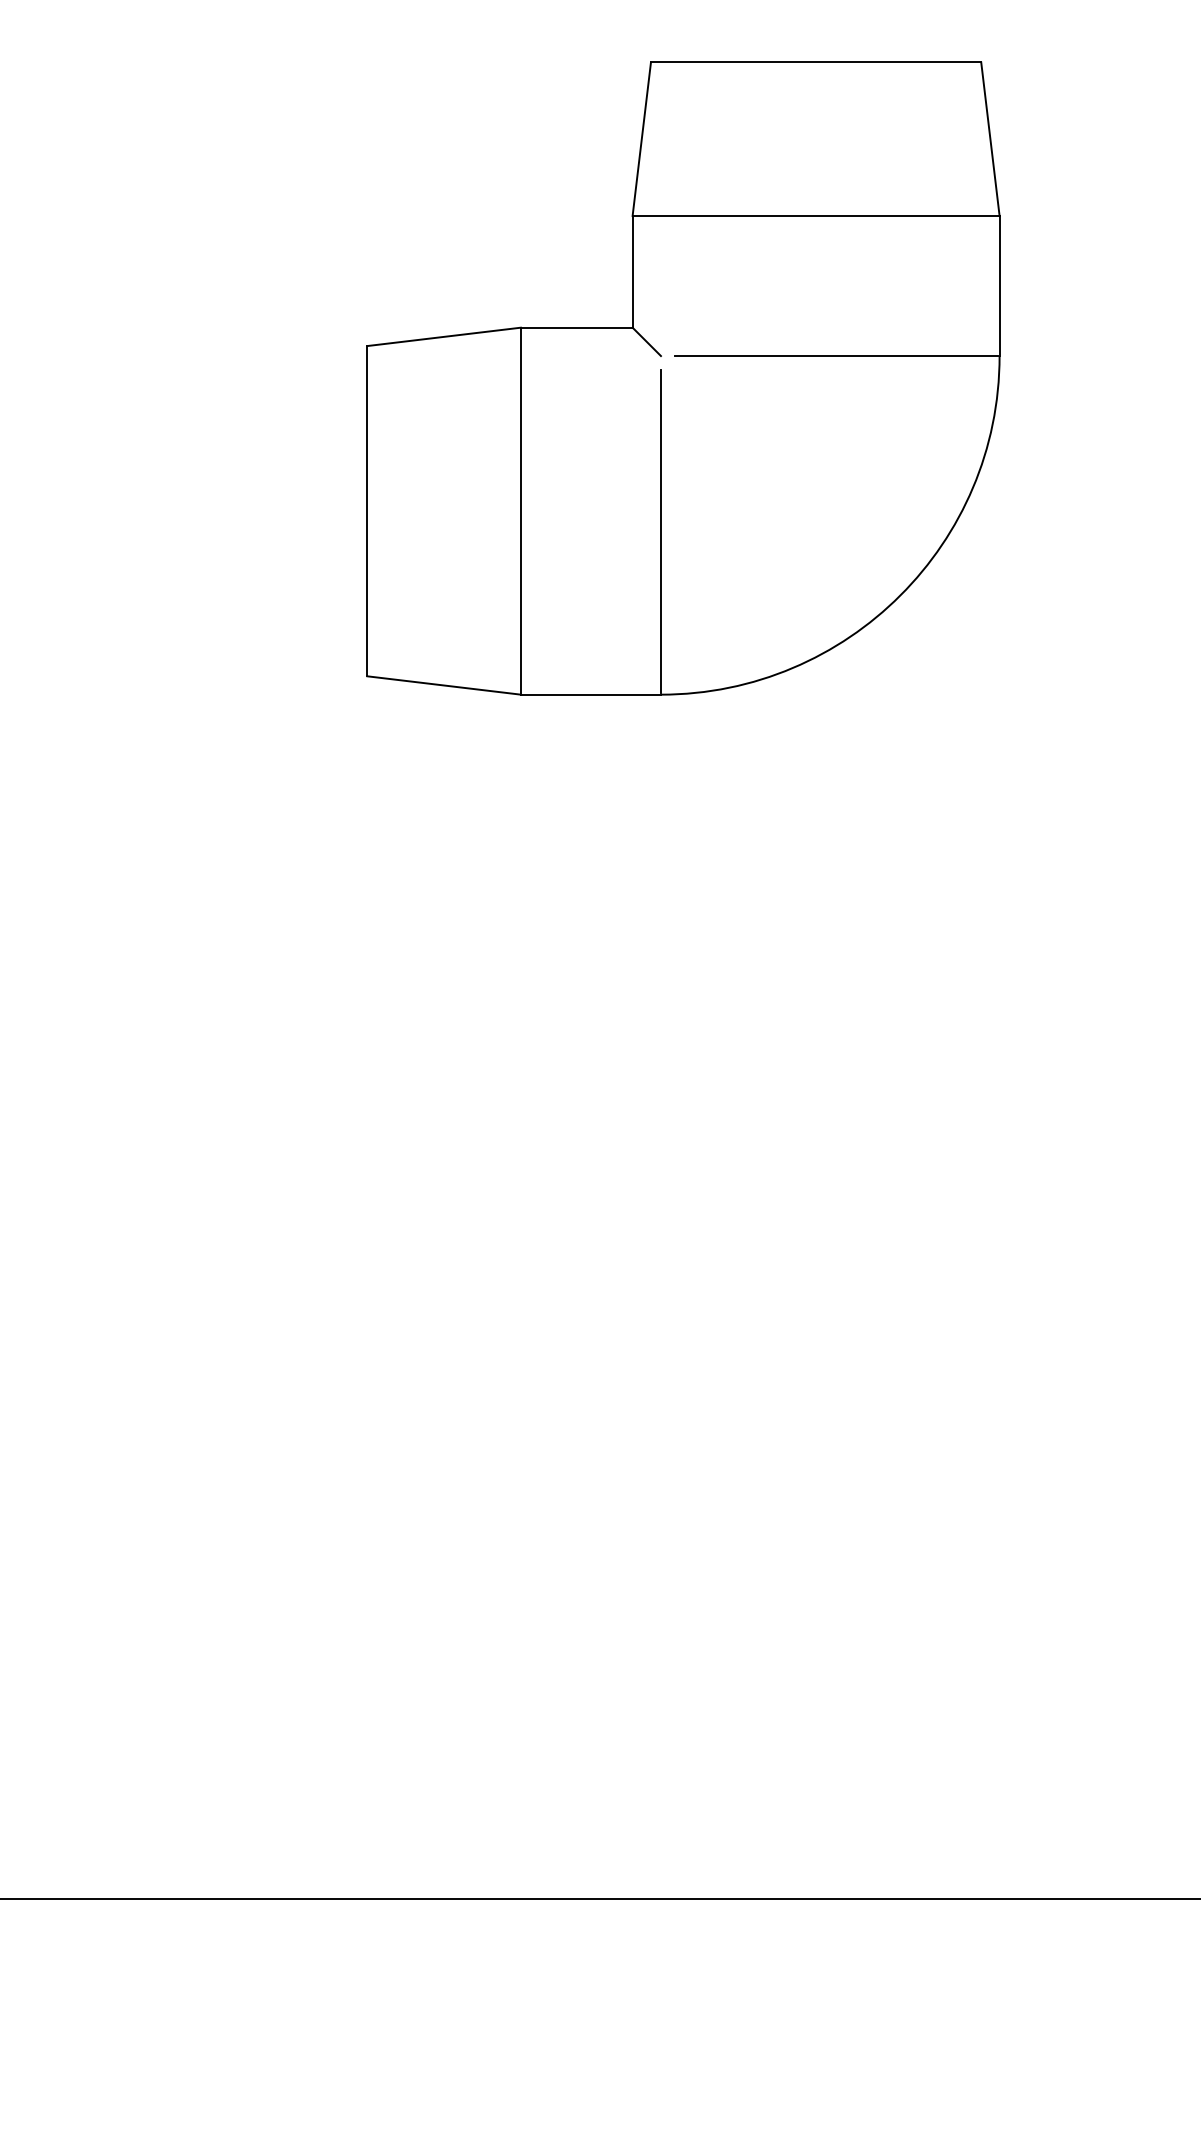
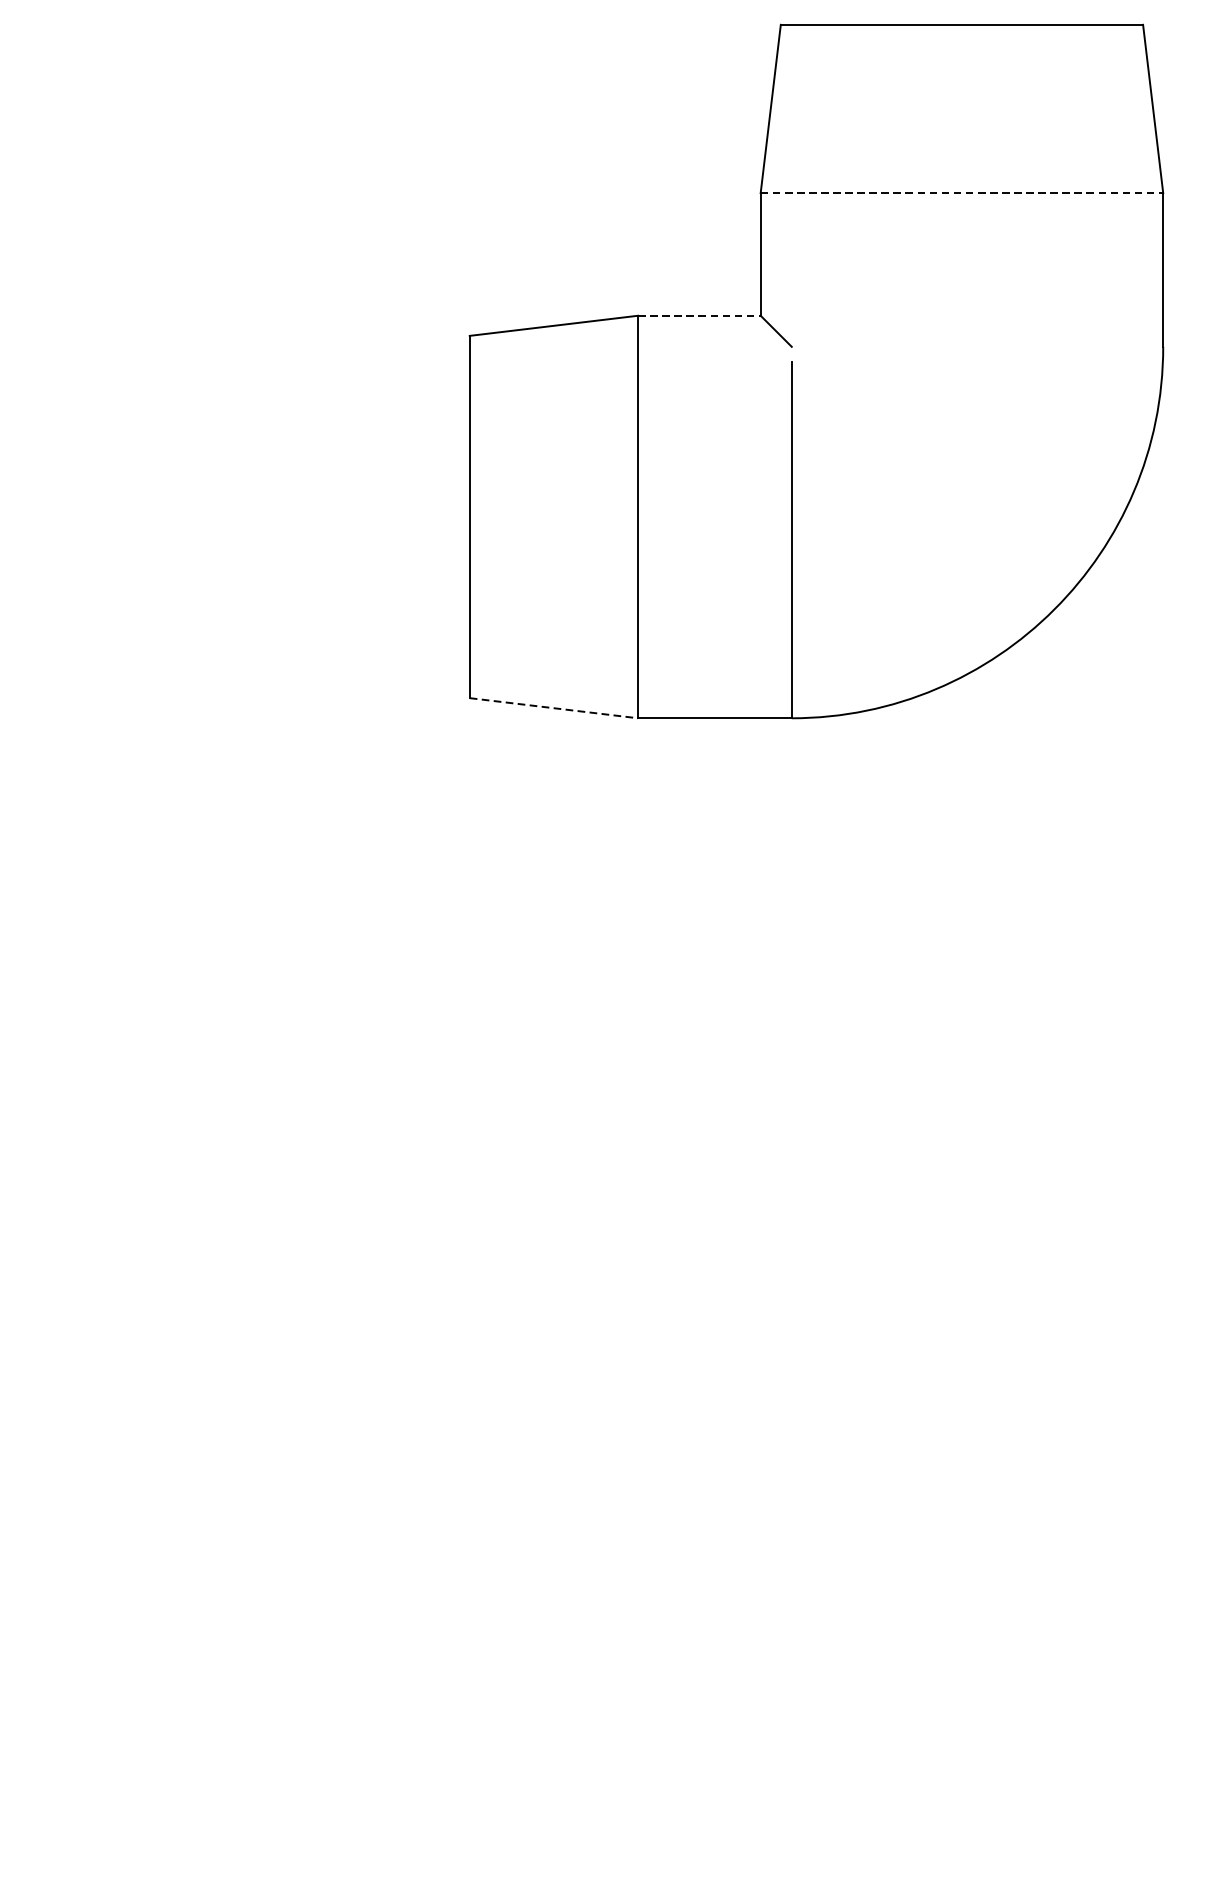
line: (816, 215) -> (962, 192), solid -> dashed
line: (576, 327) -> (699, 315), solid -> dashed
line: (836, 356) -> (984, 347), removed
line: (444, 685) -> (554, 708), solid -> dashed

